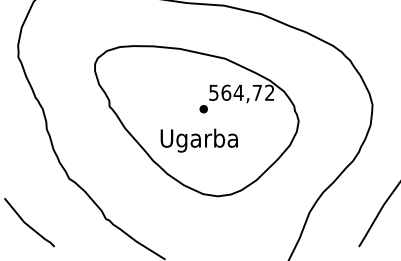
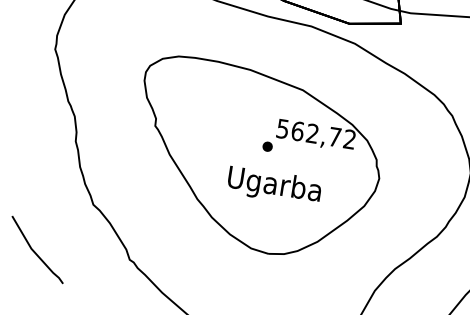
text: (238, 92) -> (312, 133), 564,72 -> 562,72
text: (198, 140) -> (273, 186), moved

